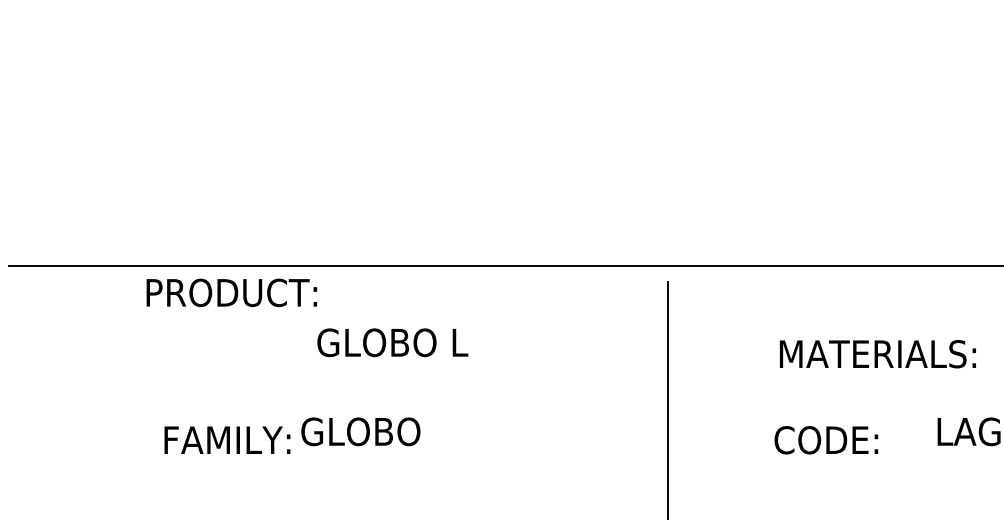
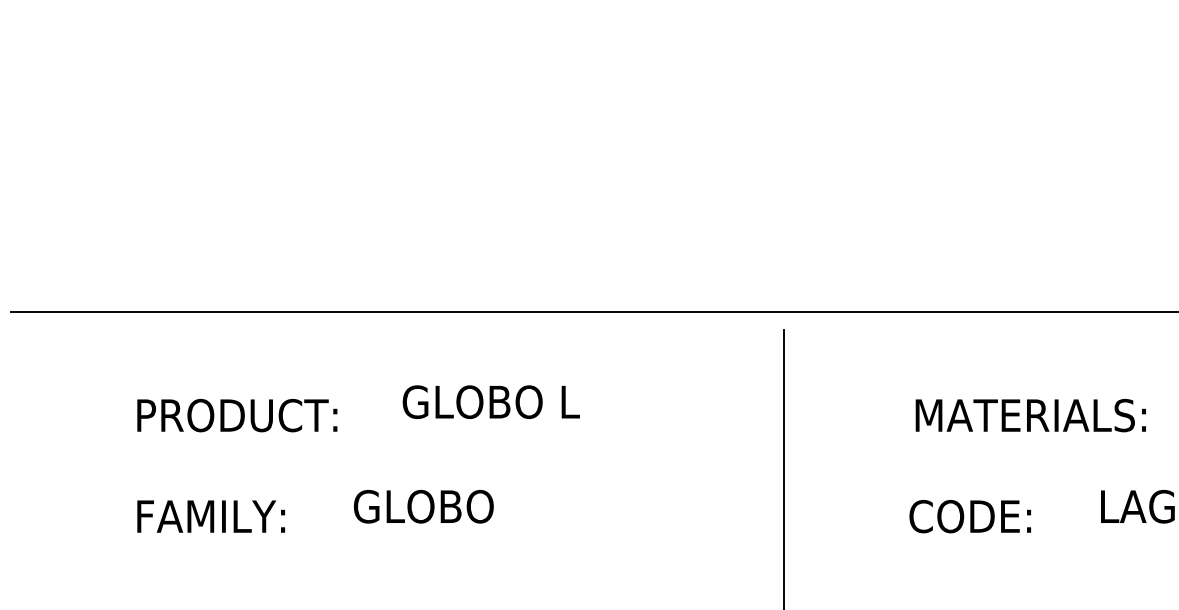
text: (231, 292) -> (237, 415), moved
text: (392, 342) -> (490, 401), moved
text: (227, 440) -> (211, 516), moved

